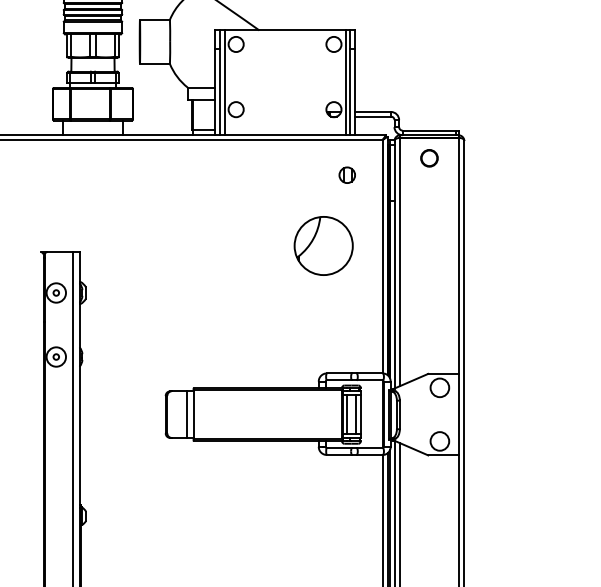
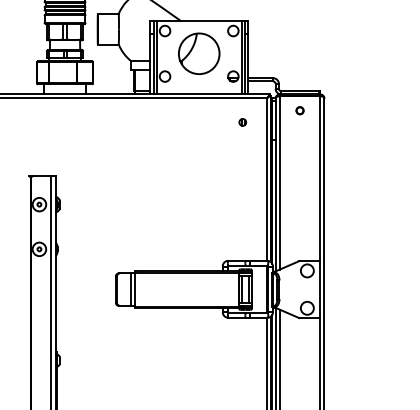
part: (428, 158) -> (299, 110), size x0.62
part: (347, 175) -> (242, 122), size x0.62
part: (324, 245) -> (199, 53), moved

